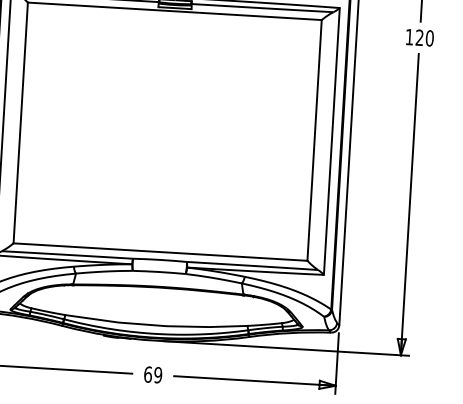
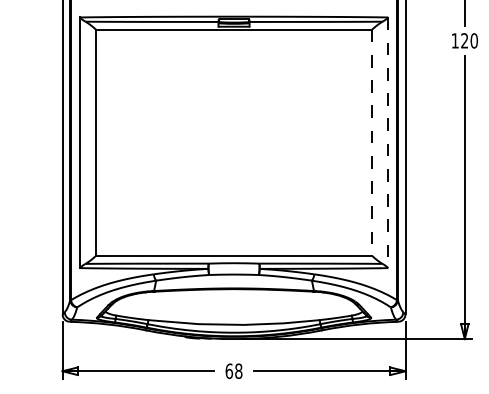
line: (315, 141) -> (372, 143), solid -> dashed
line: (332, 142) -> (388, 143), solid -> dashed
text: (157, 374) -> (238, 370), 69 -> 68

